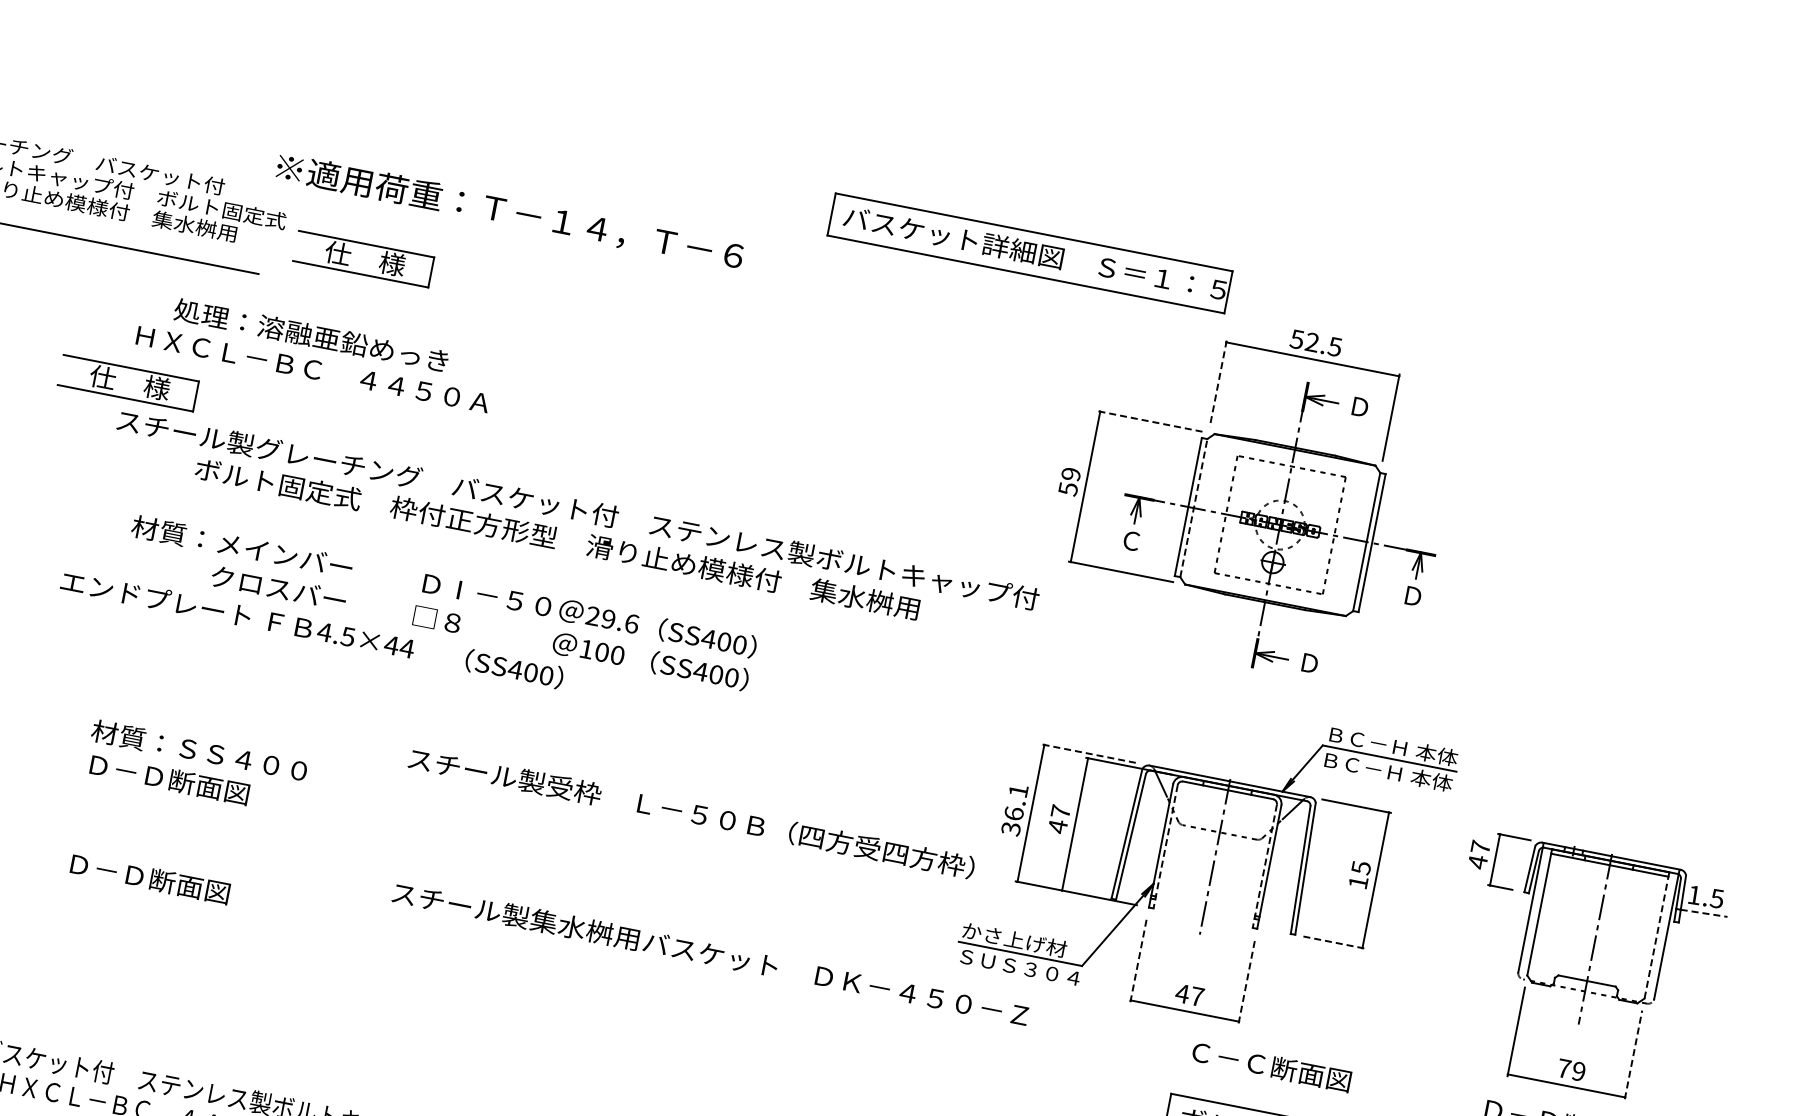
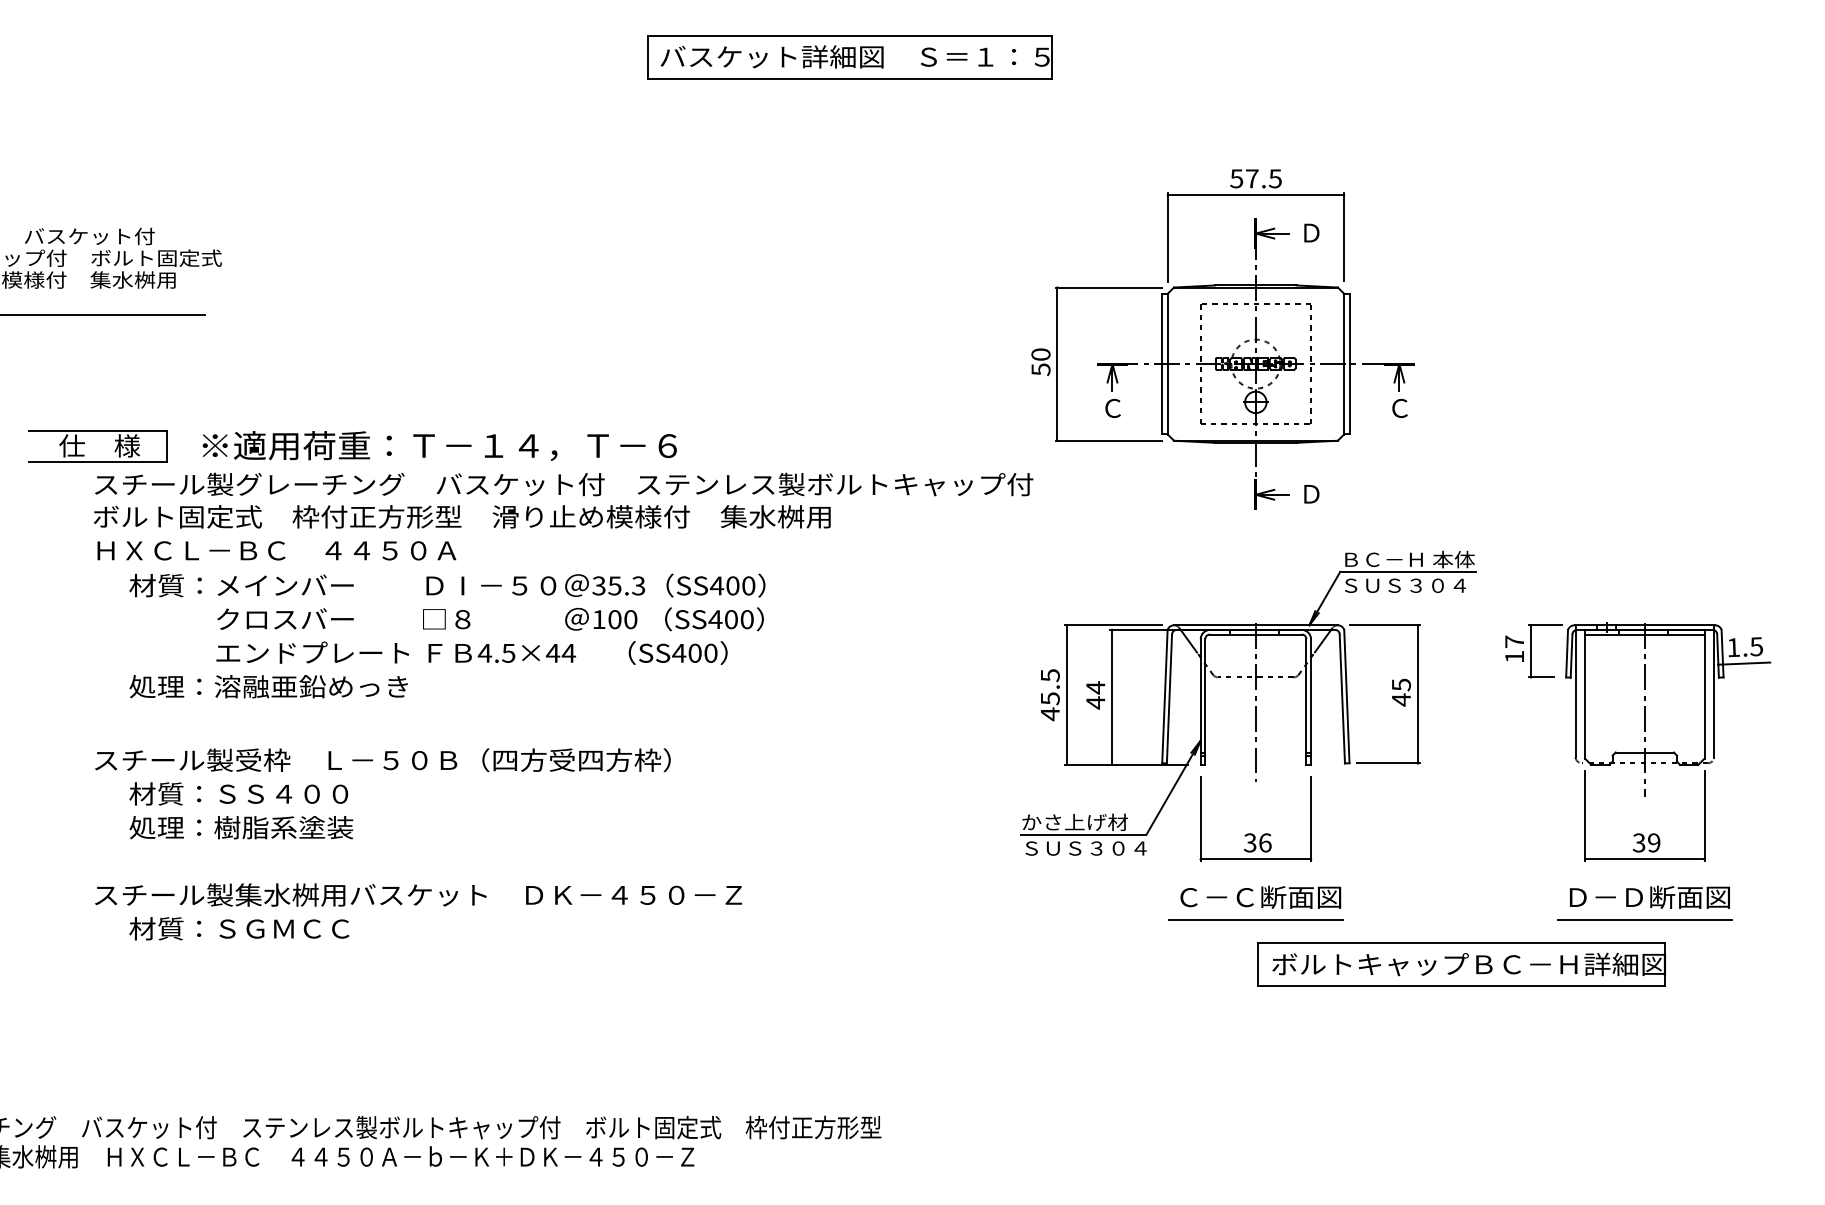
text: (509, 211) -> (439, 445), moved
part: (350, 253) -> (291, 276), removed
part: (1029, 253) -> (849, 57), moved
text: (311, 335) -> (268, 686), moved
text: (1311, 342) -> (1251, 178), 52.5 -> 57.5
text: (312, 369) -> (276, 550), moved
line: (1217, 383) -> (1167, 237), dashed -> solid
line: (1151, 421) -> (1109, 287), dashed -> solid
text: (1070, 474) -> (1040, 354), 59 -> 50
line: (1193, 507) -> (1167, 363), dashed -> solid
text: (557, 538) -> (462, 516), moved
text: (1412, 596) -> (1399, 408), Ｄ -> Ｃ
text: (612, 619) -> (618, 585), 29.6 -> 35.3
text: (311, 628) -> (471, 652), moved
line: (1090, 754) -> (1113, 625), dashed -> solid
text: (1388, 771) -> (1409, 585), ＢＣ－Ｈ 本体 -> ＳＵＳ３０４
text: (195, 784) -> (241, 827), Ｄ－Ｄ断面図 -> 処理：樹脂系塗装
text: (1013, 810) -> (1049, 695), 36.1 -> 45.5
text: (1060, 811) -> (1095, 687), 47 -> 44
text: (691, 813) -> (382, 760), moved
line: (1165, 846) -> (1205, 701), dashed -> solid
text: (1477, 861) -> (1514, 656), 47 -> 17
line: (1264, 865) -> (1306, 701), dashed -> solid
text: (1358, 882) -> (1401, 699), 15 -> 45
text: (174, 883) -> (239, 928), Ｄ－Ｄ断面図 -> 材質：ＳＧＭＣＣ
line: (1704, 913) -> (1746, 663), dashed -> solid
line: (1657, 934) -> (1704, 693), dashed -> solid
line: (1333, 942) -> (1388, 763), dashed -> solid
text: (710, 953) -> (418, 894), moved
line: (1138, 960) -> (1200, 818), dashed -> solid
line: (1247, 981) -> (1311, 818), dashed -> solid
text: (1189, 994) -> (1257, 842), 47 -> 36
line: (1633, 1054) -> (1704, 815), dashed -> solid
text: (1271, 1065) -> (1260, 896), moved
text: (1563, 1068) -> (1638, 842), 79 -> 39
line: (1172, 1069) -> (1255, 919), added

